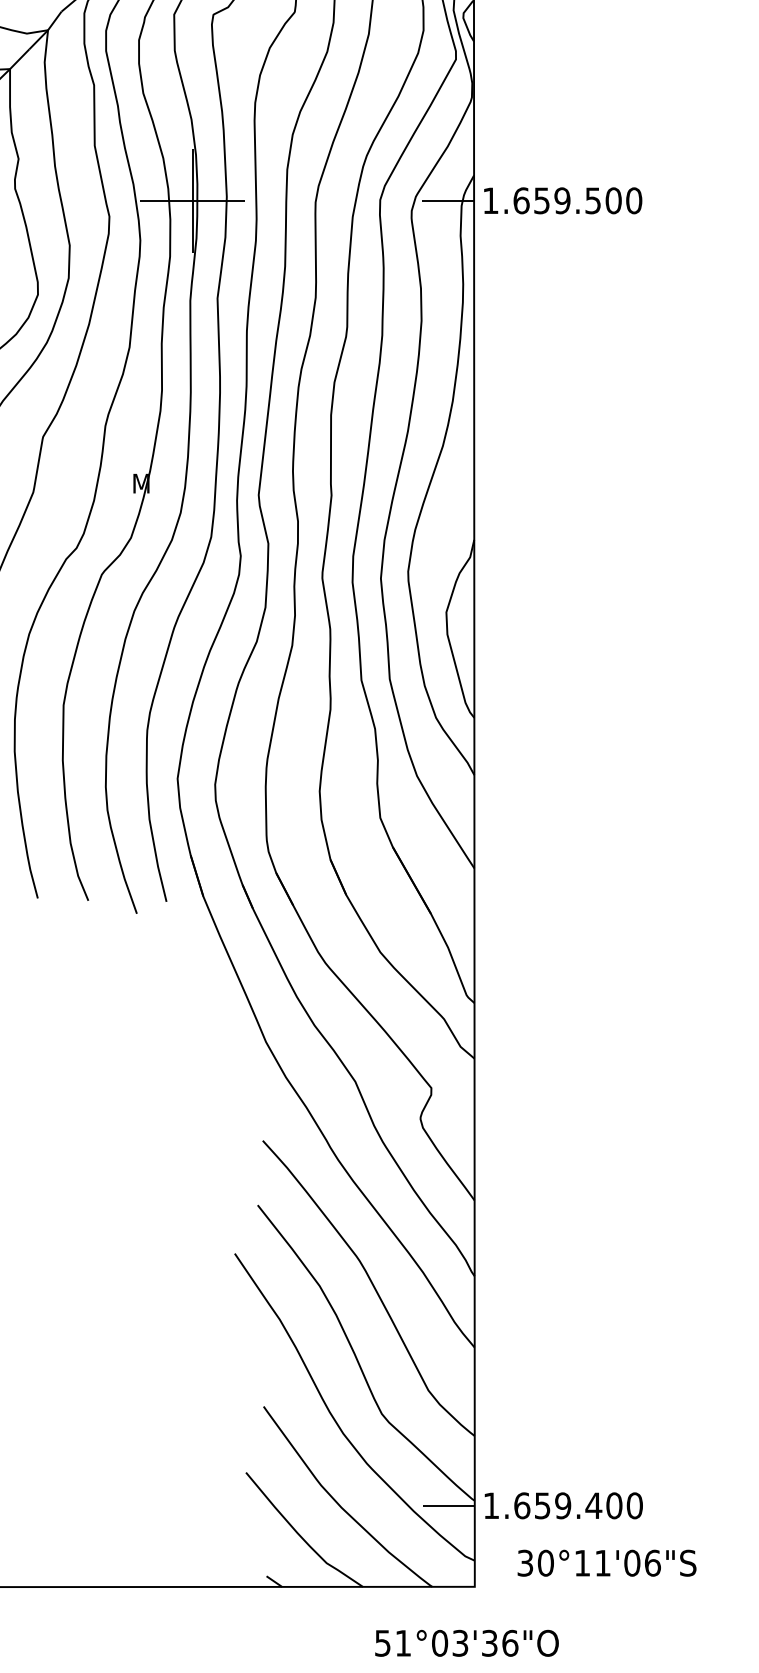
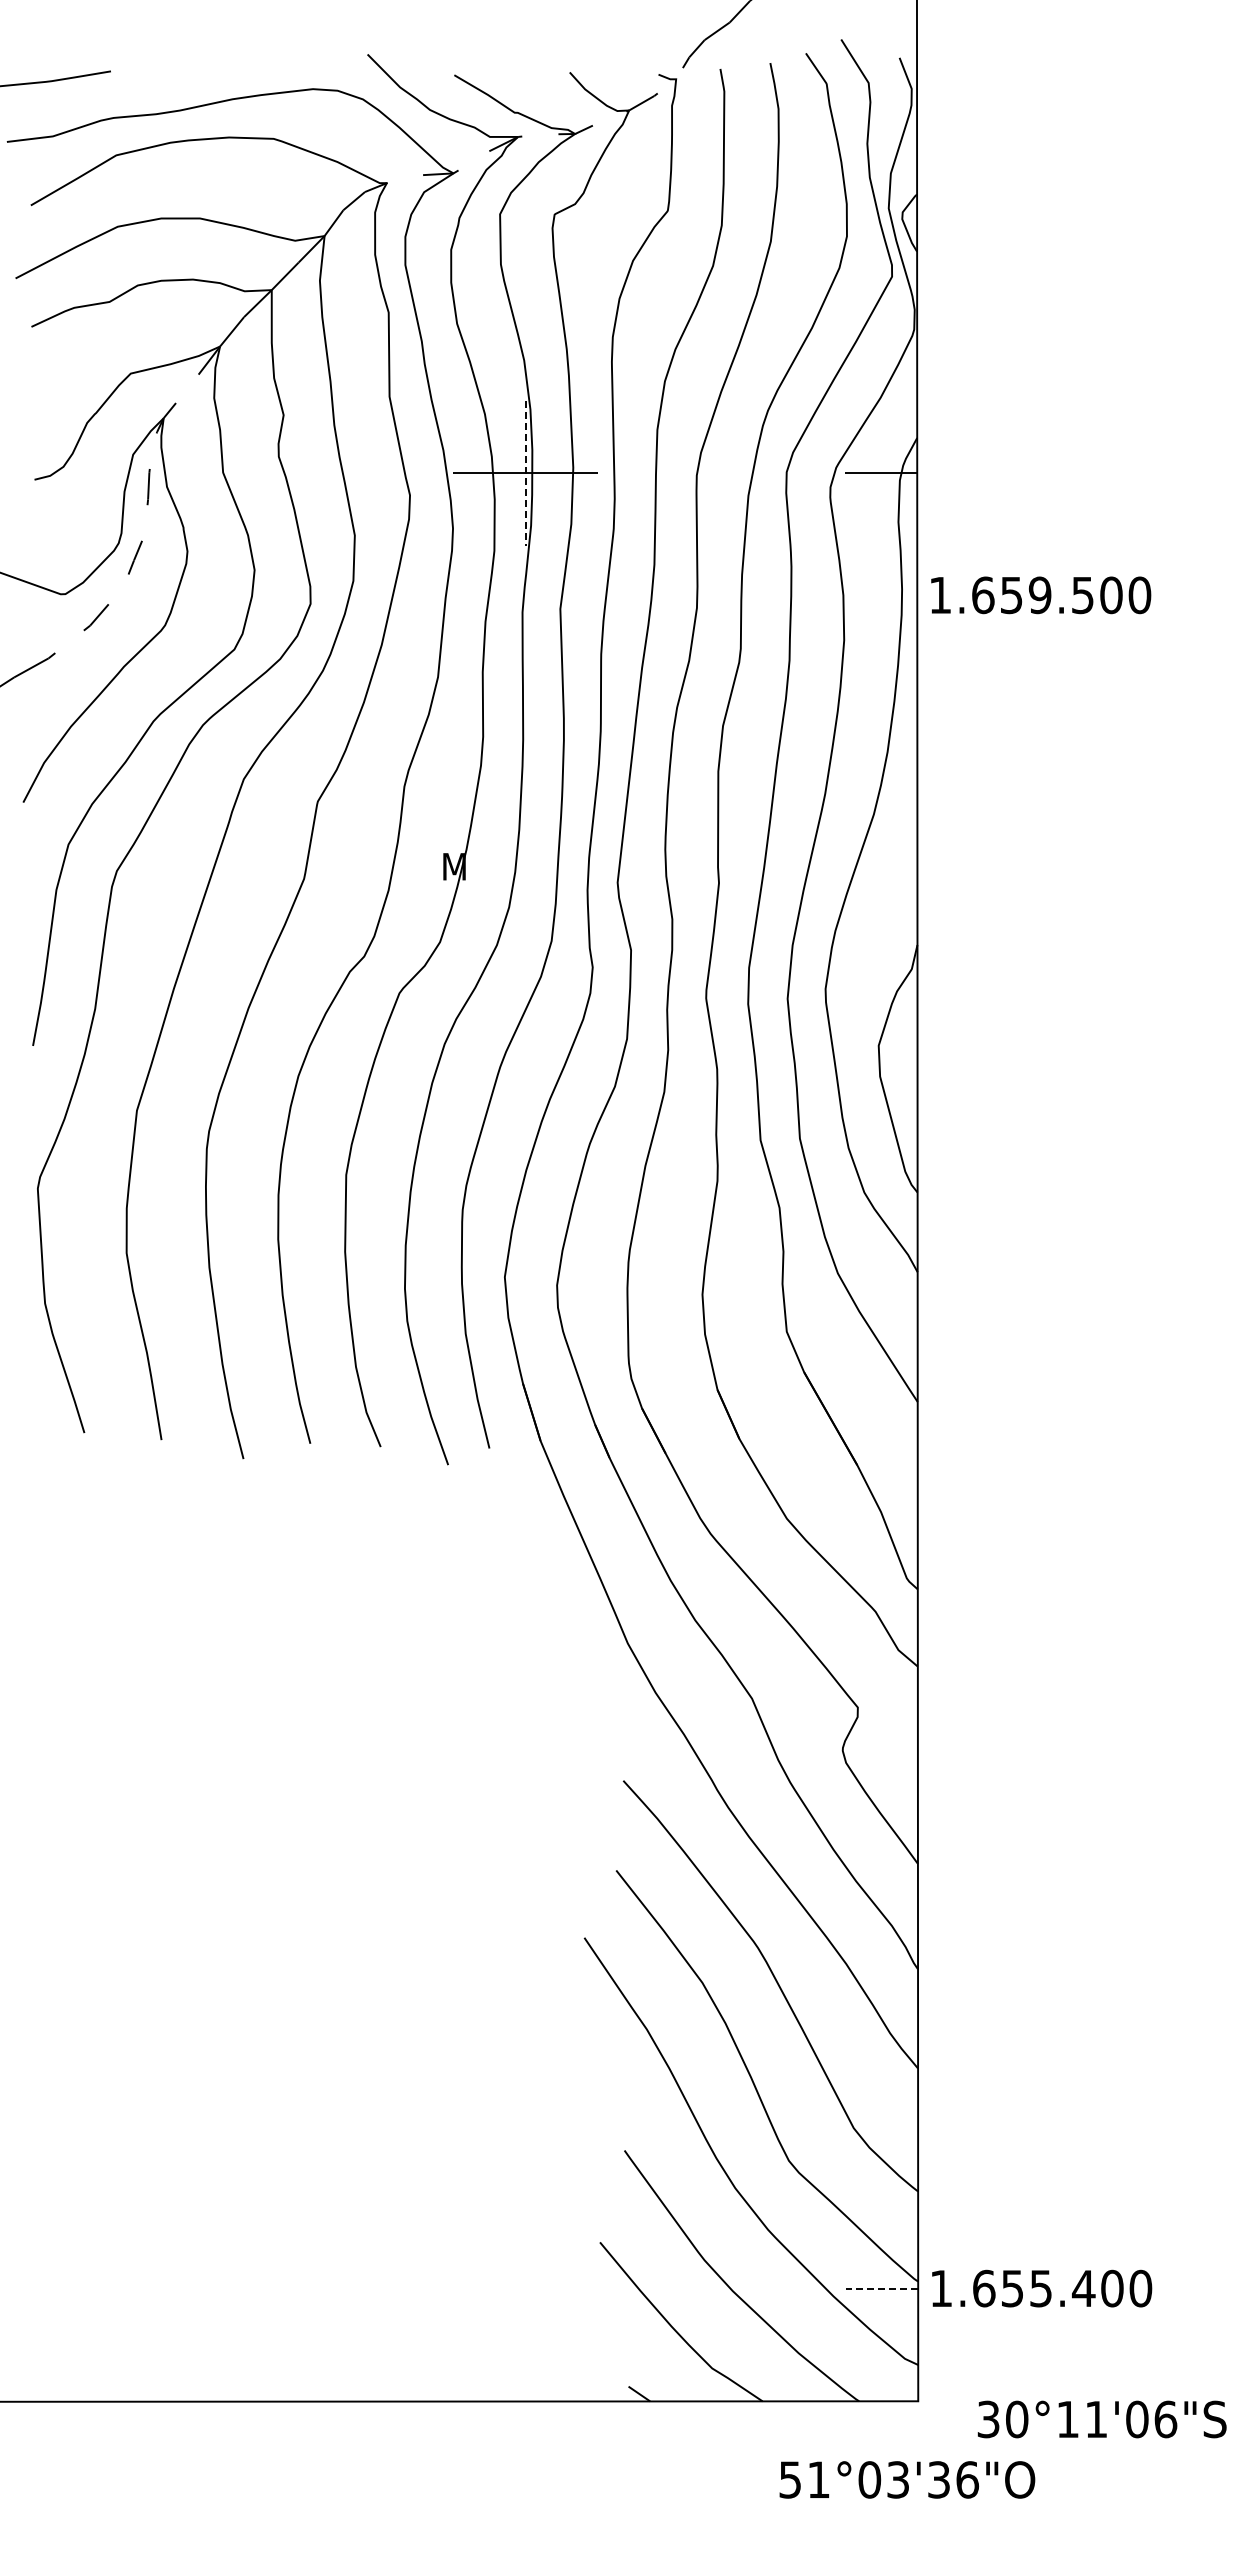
line: (192, 200) -> (525, 473), solid -> dashed
text: (563, 200) -> (1041, 595), moved
line: (448, 1505) -> (881, 2288), solid -> dashed
text: (562, 1505) -> (1040, 2288), 1.659.400 -> 1.655.400
text: (606, 1563) -> (1101, 2419), moved

